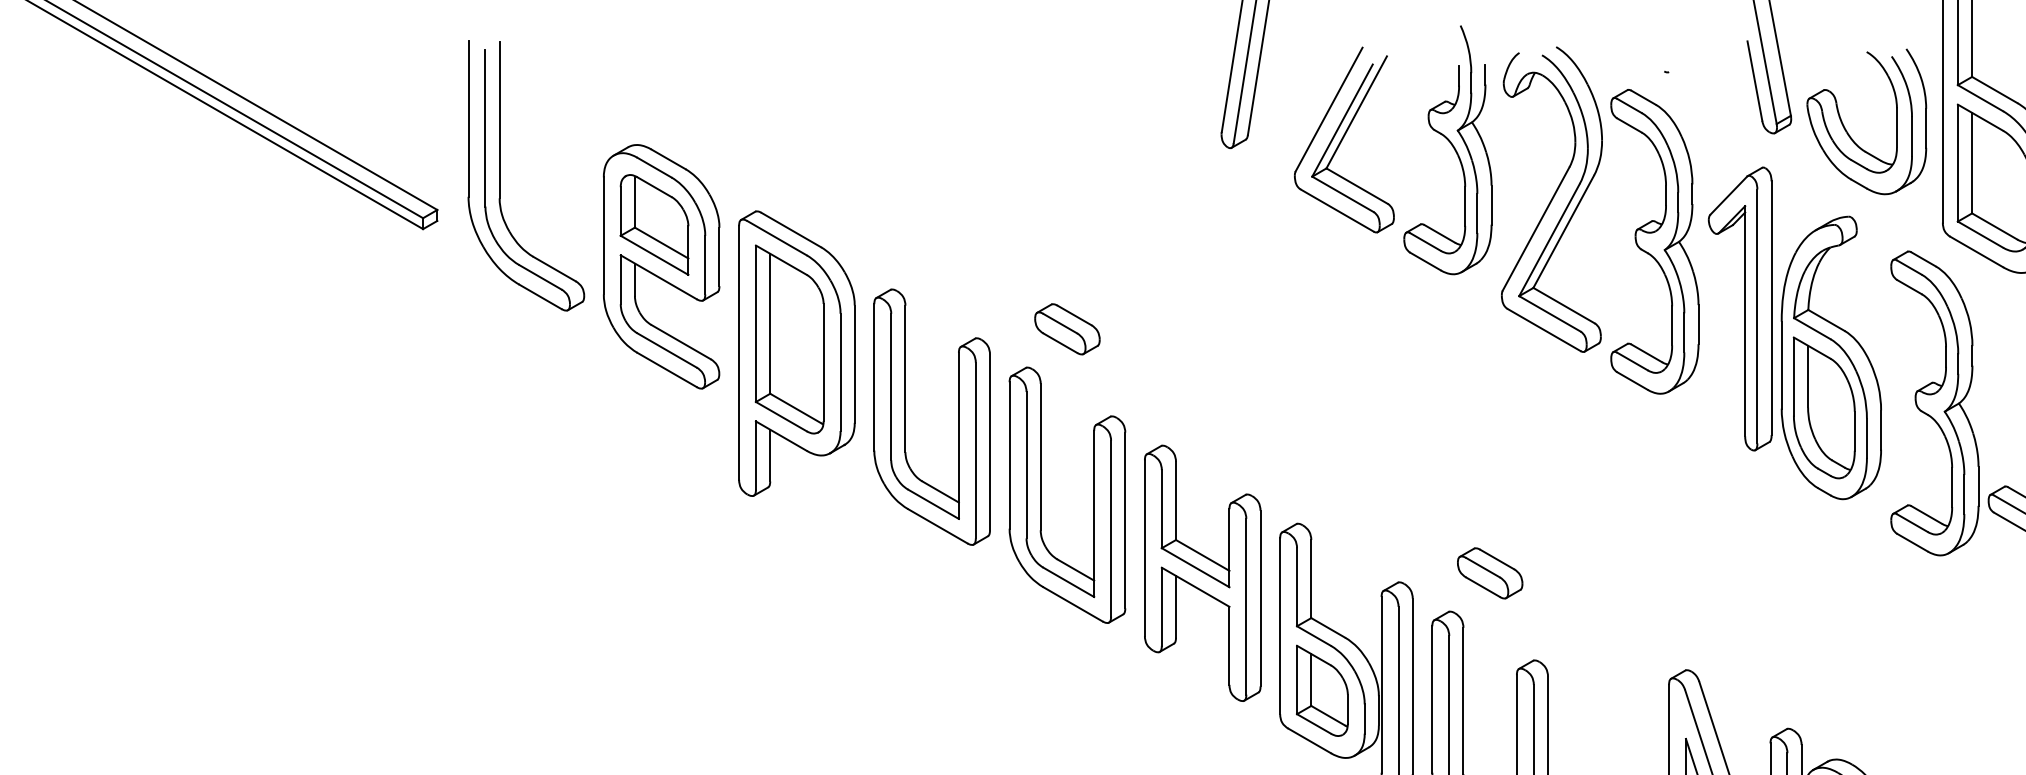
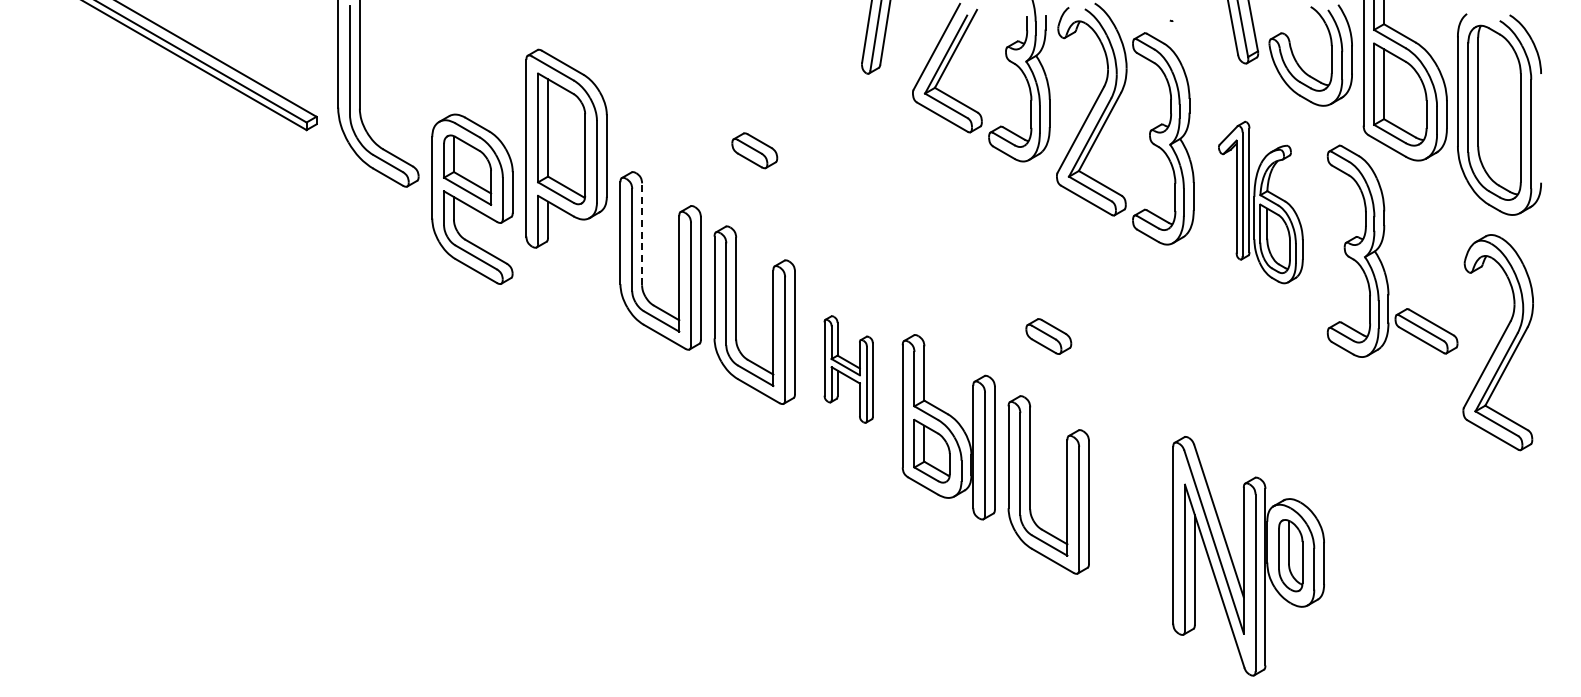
part: (661, 265) -> (472, 198), moved
part: (1067, 328) -> (754, 150), moved
part: (1794, 333) -> (1260, 202), size x0.7
part: (796, 353) -> (566, 148), moved
line: (906, 379) -> (642, 234), solid -> dashed
part: (1202, 573) -> (848, 369), size x0.6
part: (1489, 573) -> (1048, 336), moved

